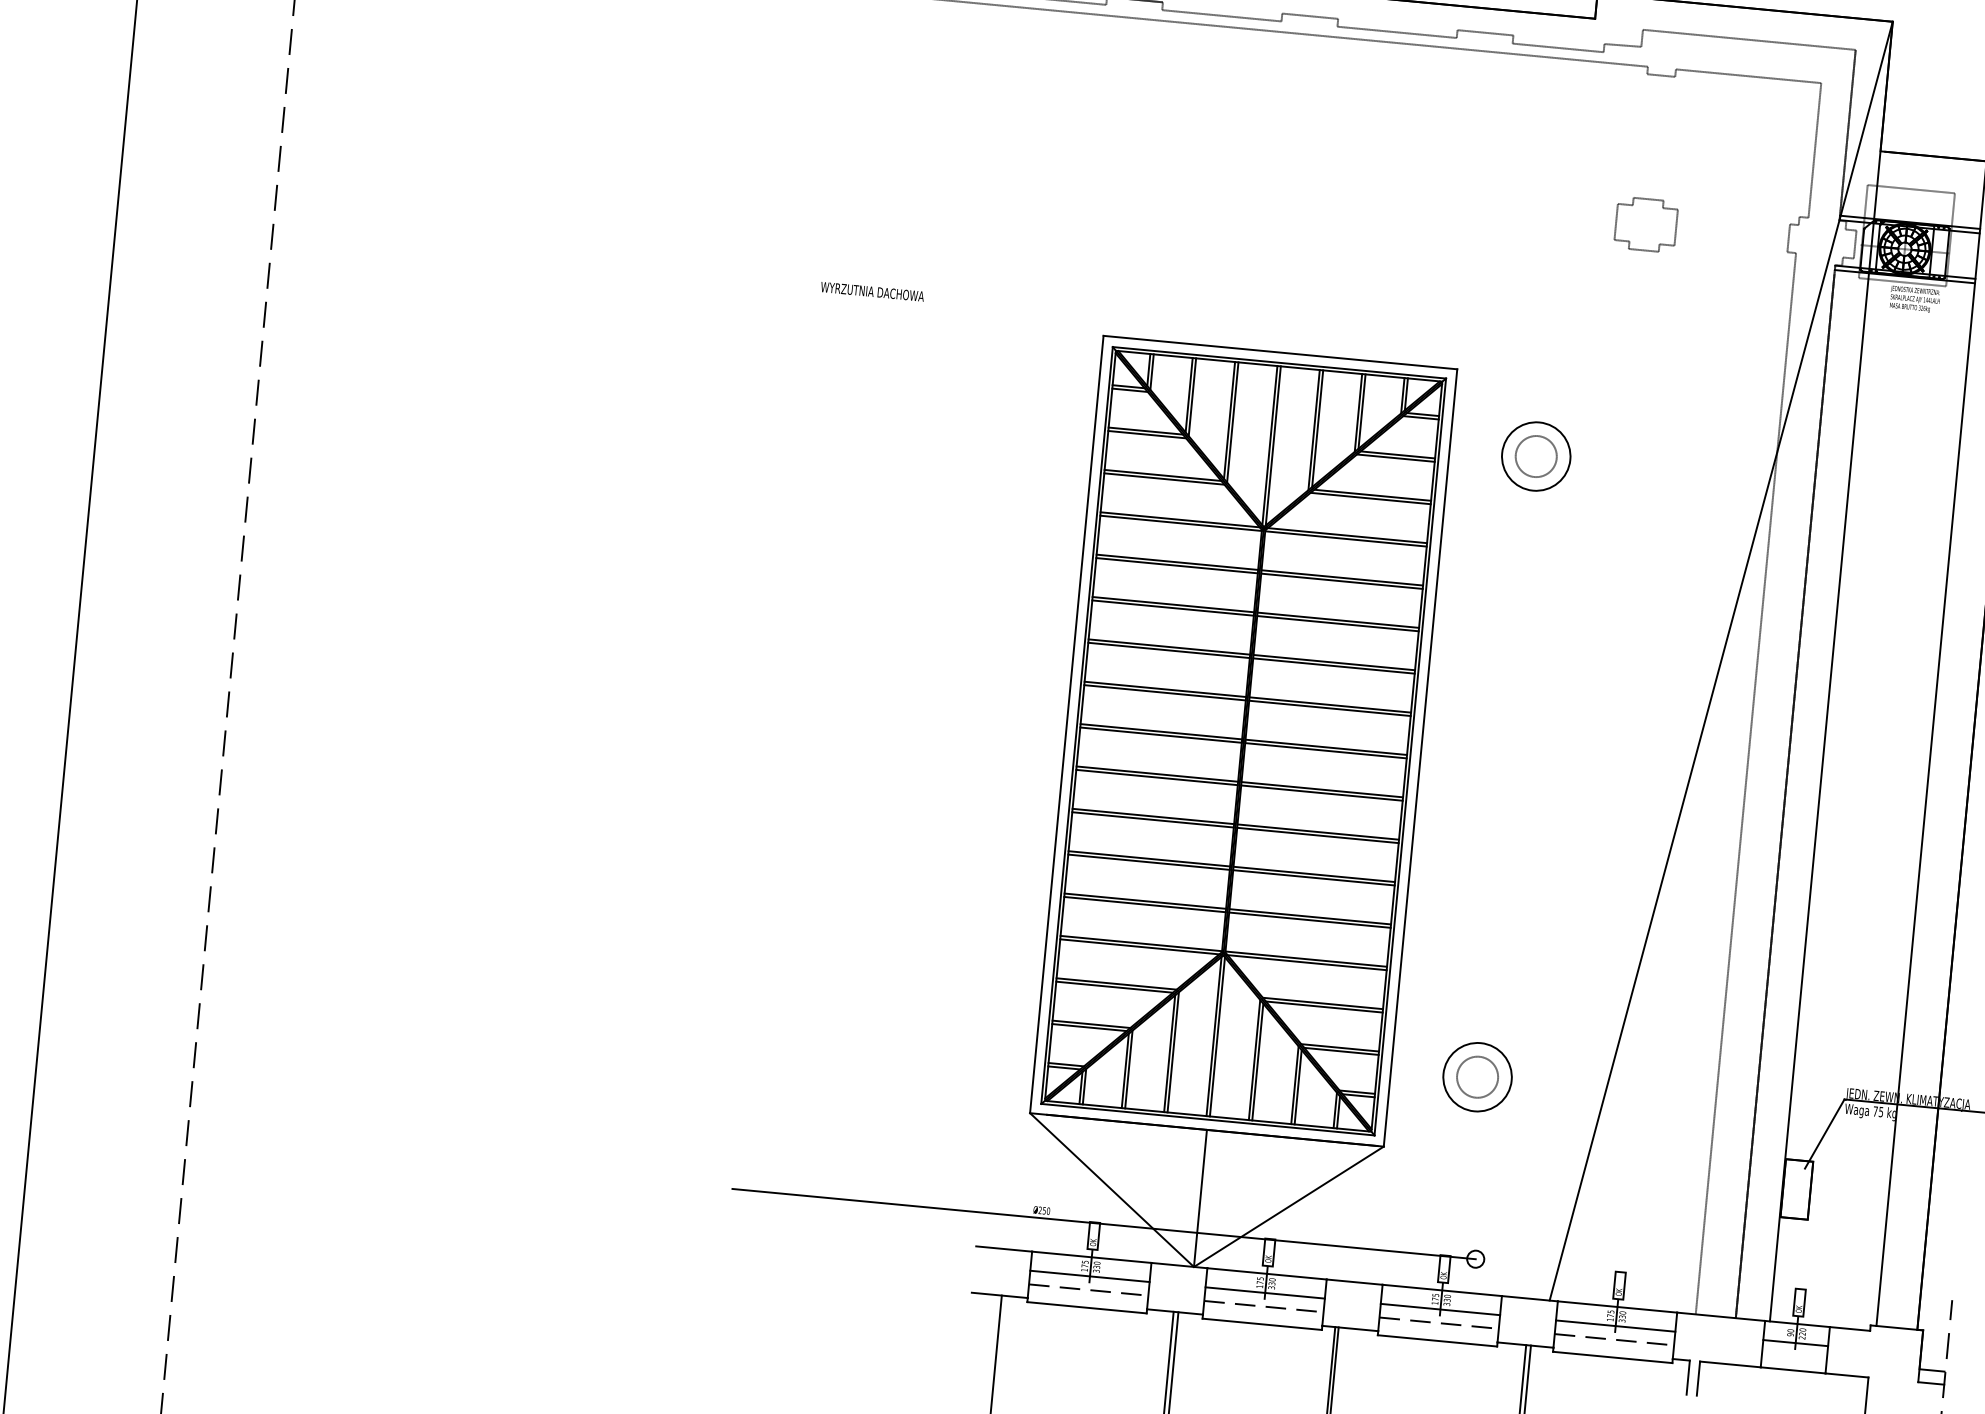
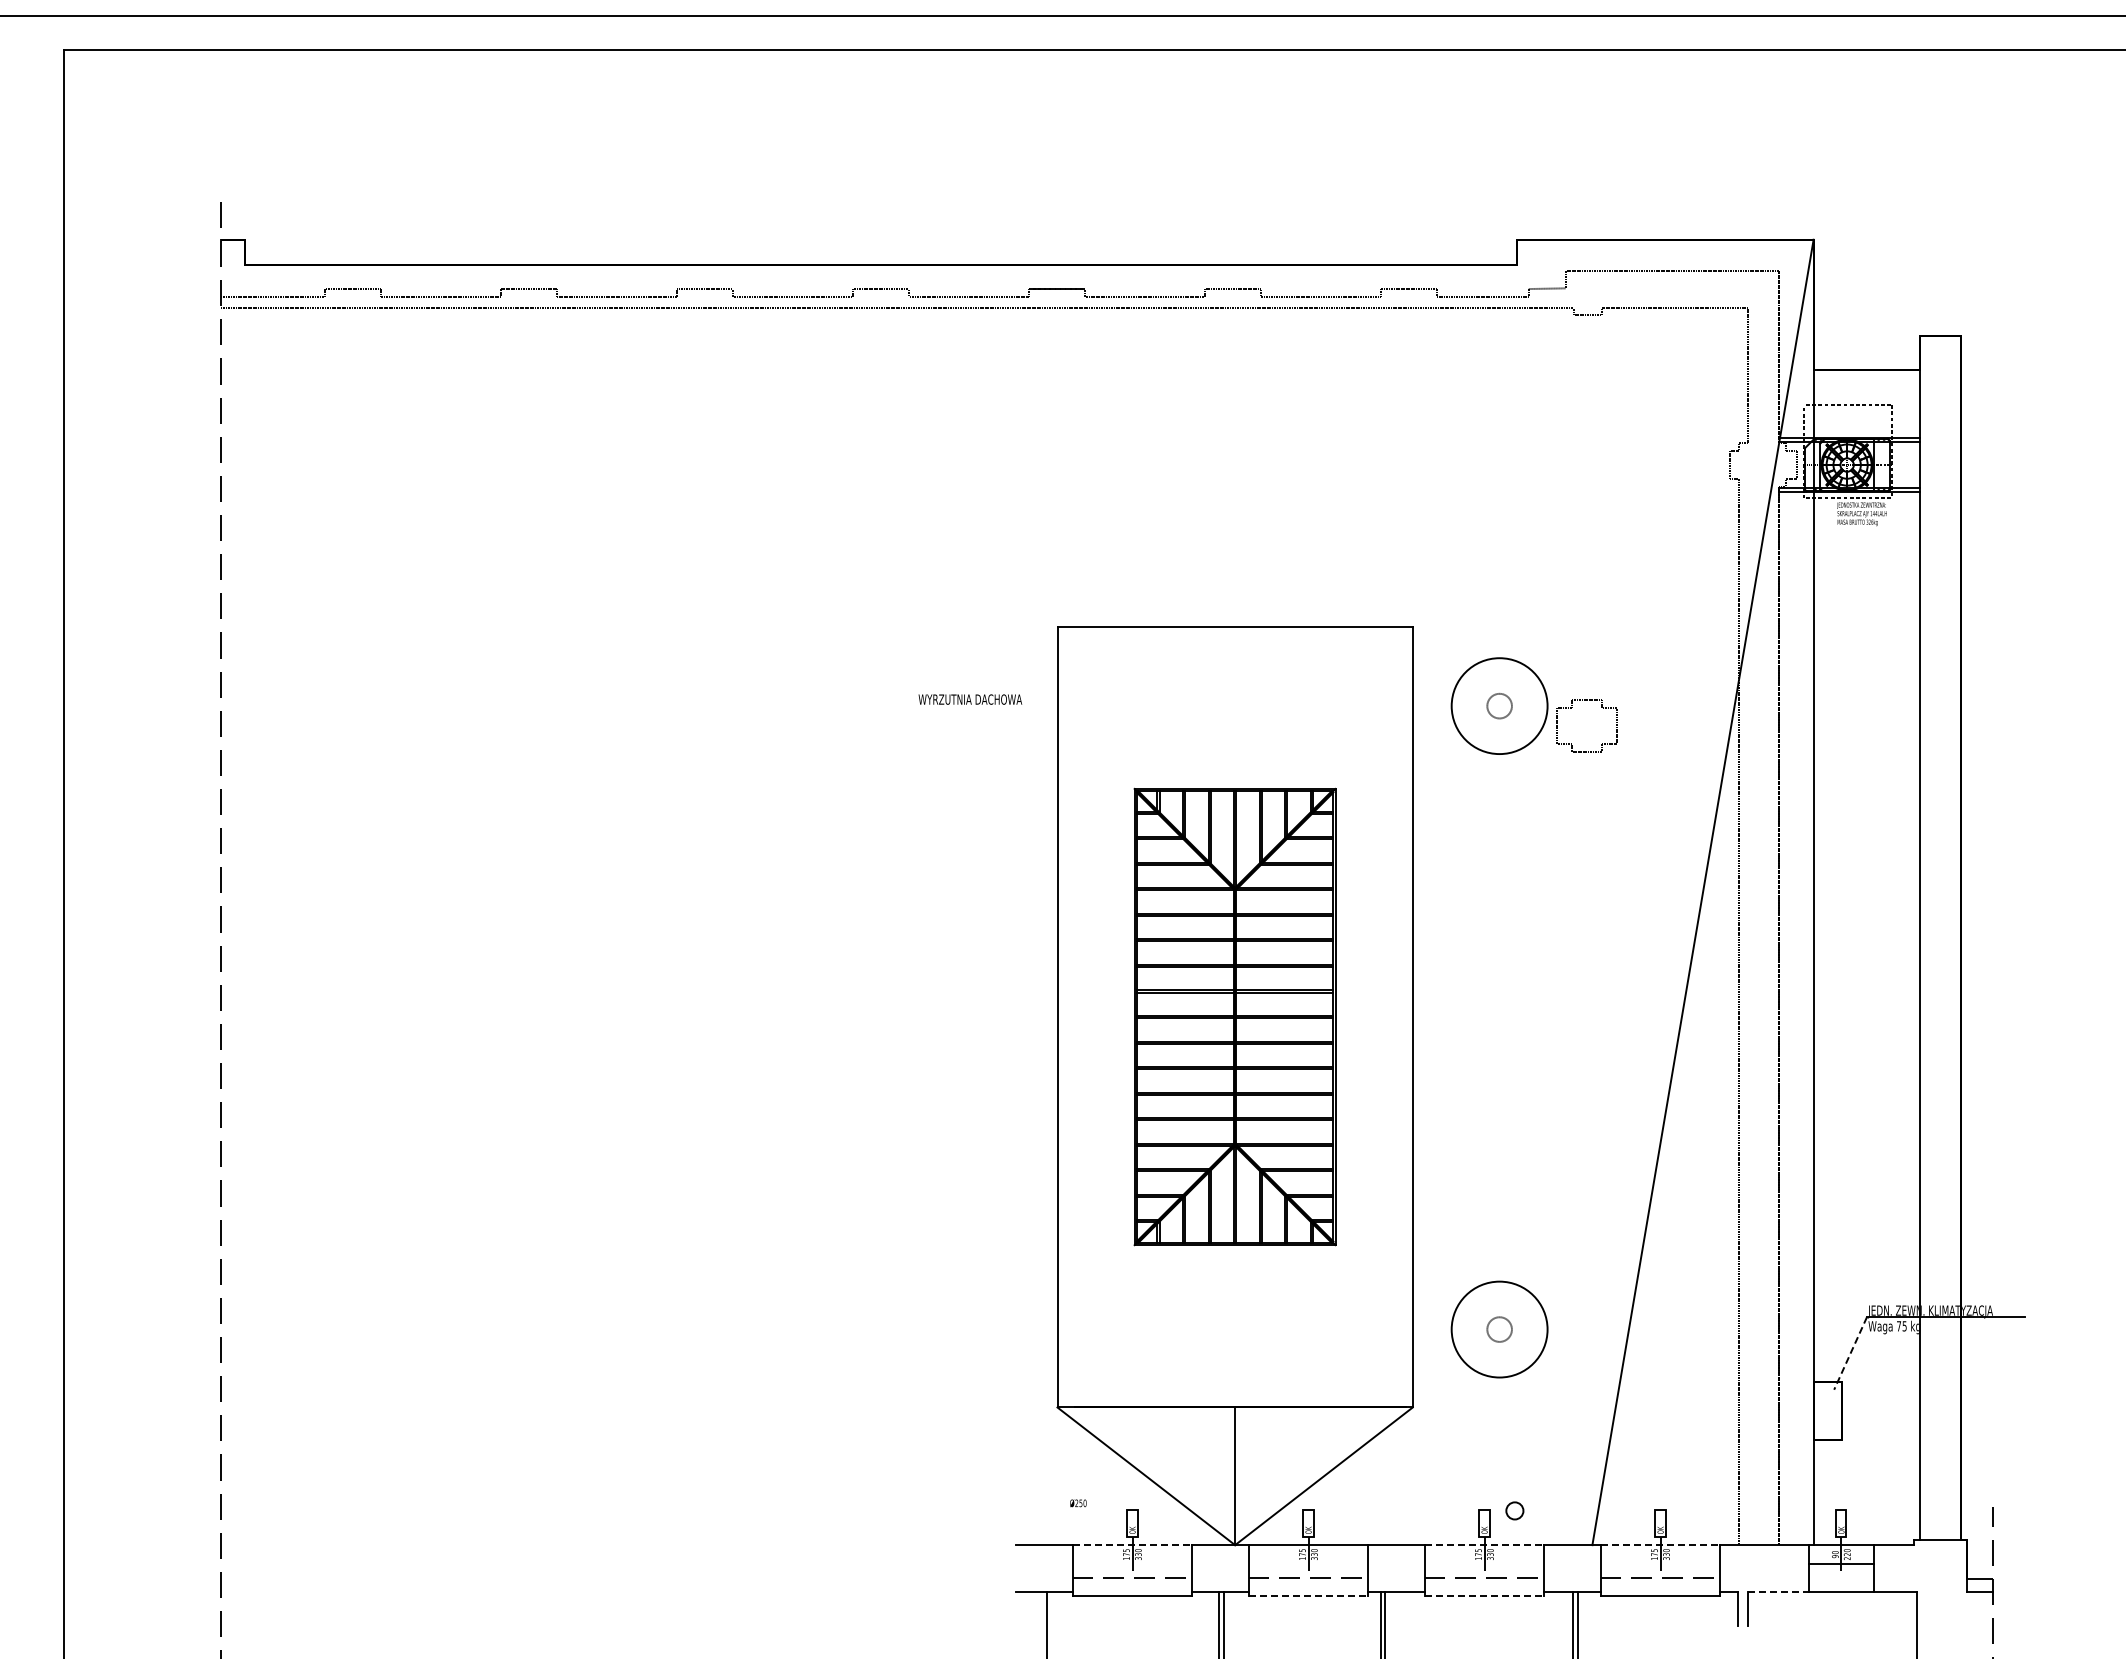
part: (1632, 205) -> (1571, 708), moved
text: (872, 291) -> (970, 699), moved
circle: (1536, 455) -> (1499, 705), size x0.6
circle: (1536, 455) -> (1499, 705), size x1.4
part: (1243, 740) -> (1234, 1016), size x0.6
circle: (1477, 1077) -> (1499, 1329), size x0.6
circle: (1477, 1077) -> (1499, 1329), size x1.4
line: (1824, 1134) -> (1850, 1353), solid -> dashed
line: (1104, 1223) -> (1141, 1510), removed
line: (1091, 1257) -> (1132, 1545), solid -> dashed
line: (1089, 1276) -> (1132, 1564), removed
line: (1442, 1290) -> (1484, 1545), solid -> dashed
line: (1265, 1293) -> (1308, 1564), removed
line: (1617, 1307) -> (1660, 1545), solid -> dashed
line: (1440, 1309) -> (1484, 1564), removed
line: (1262, 1323) -> (1308, 1595), solid -> dashed
line: (1615, 1326) -> (1660, 1564), removed
line: (1437, 1340) -> (1484, 1595), solid -> dashed
line: (1730, 1364) -> (1778, 1591), solid -> dashed

